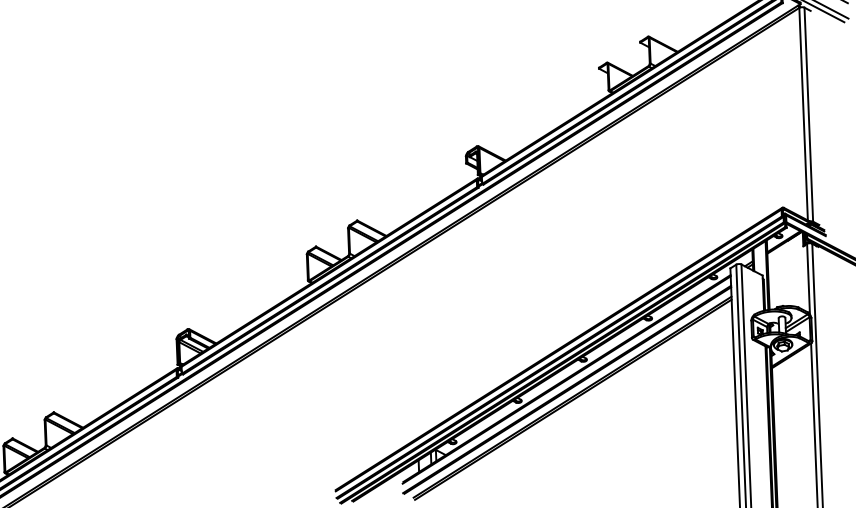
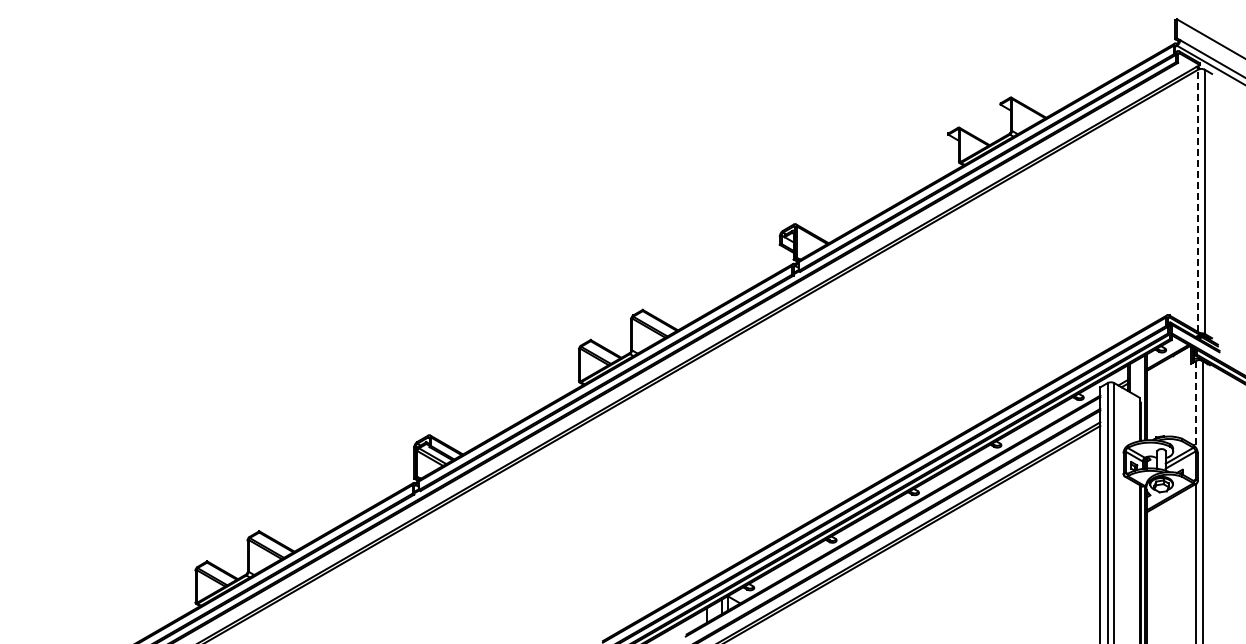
line: (803, 113) -> (1198, 200), solid -> dashed
line: (808, 279) -> (1196, 404), solid -> dashed

